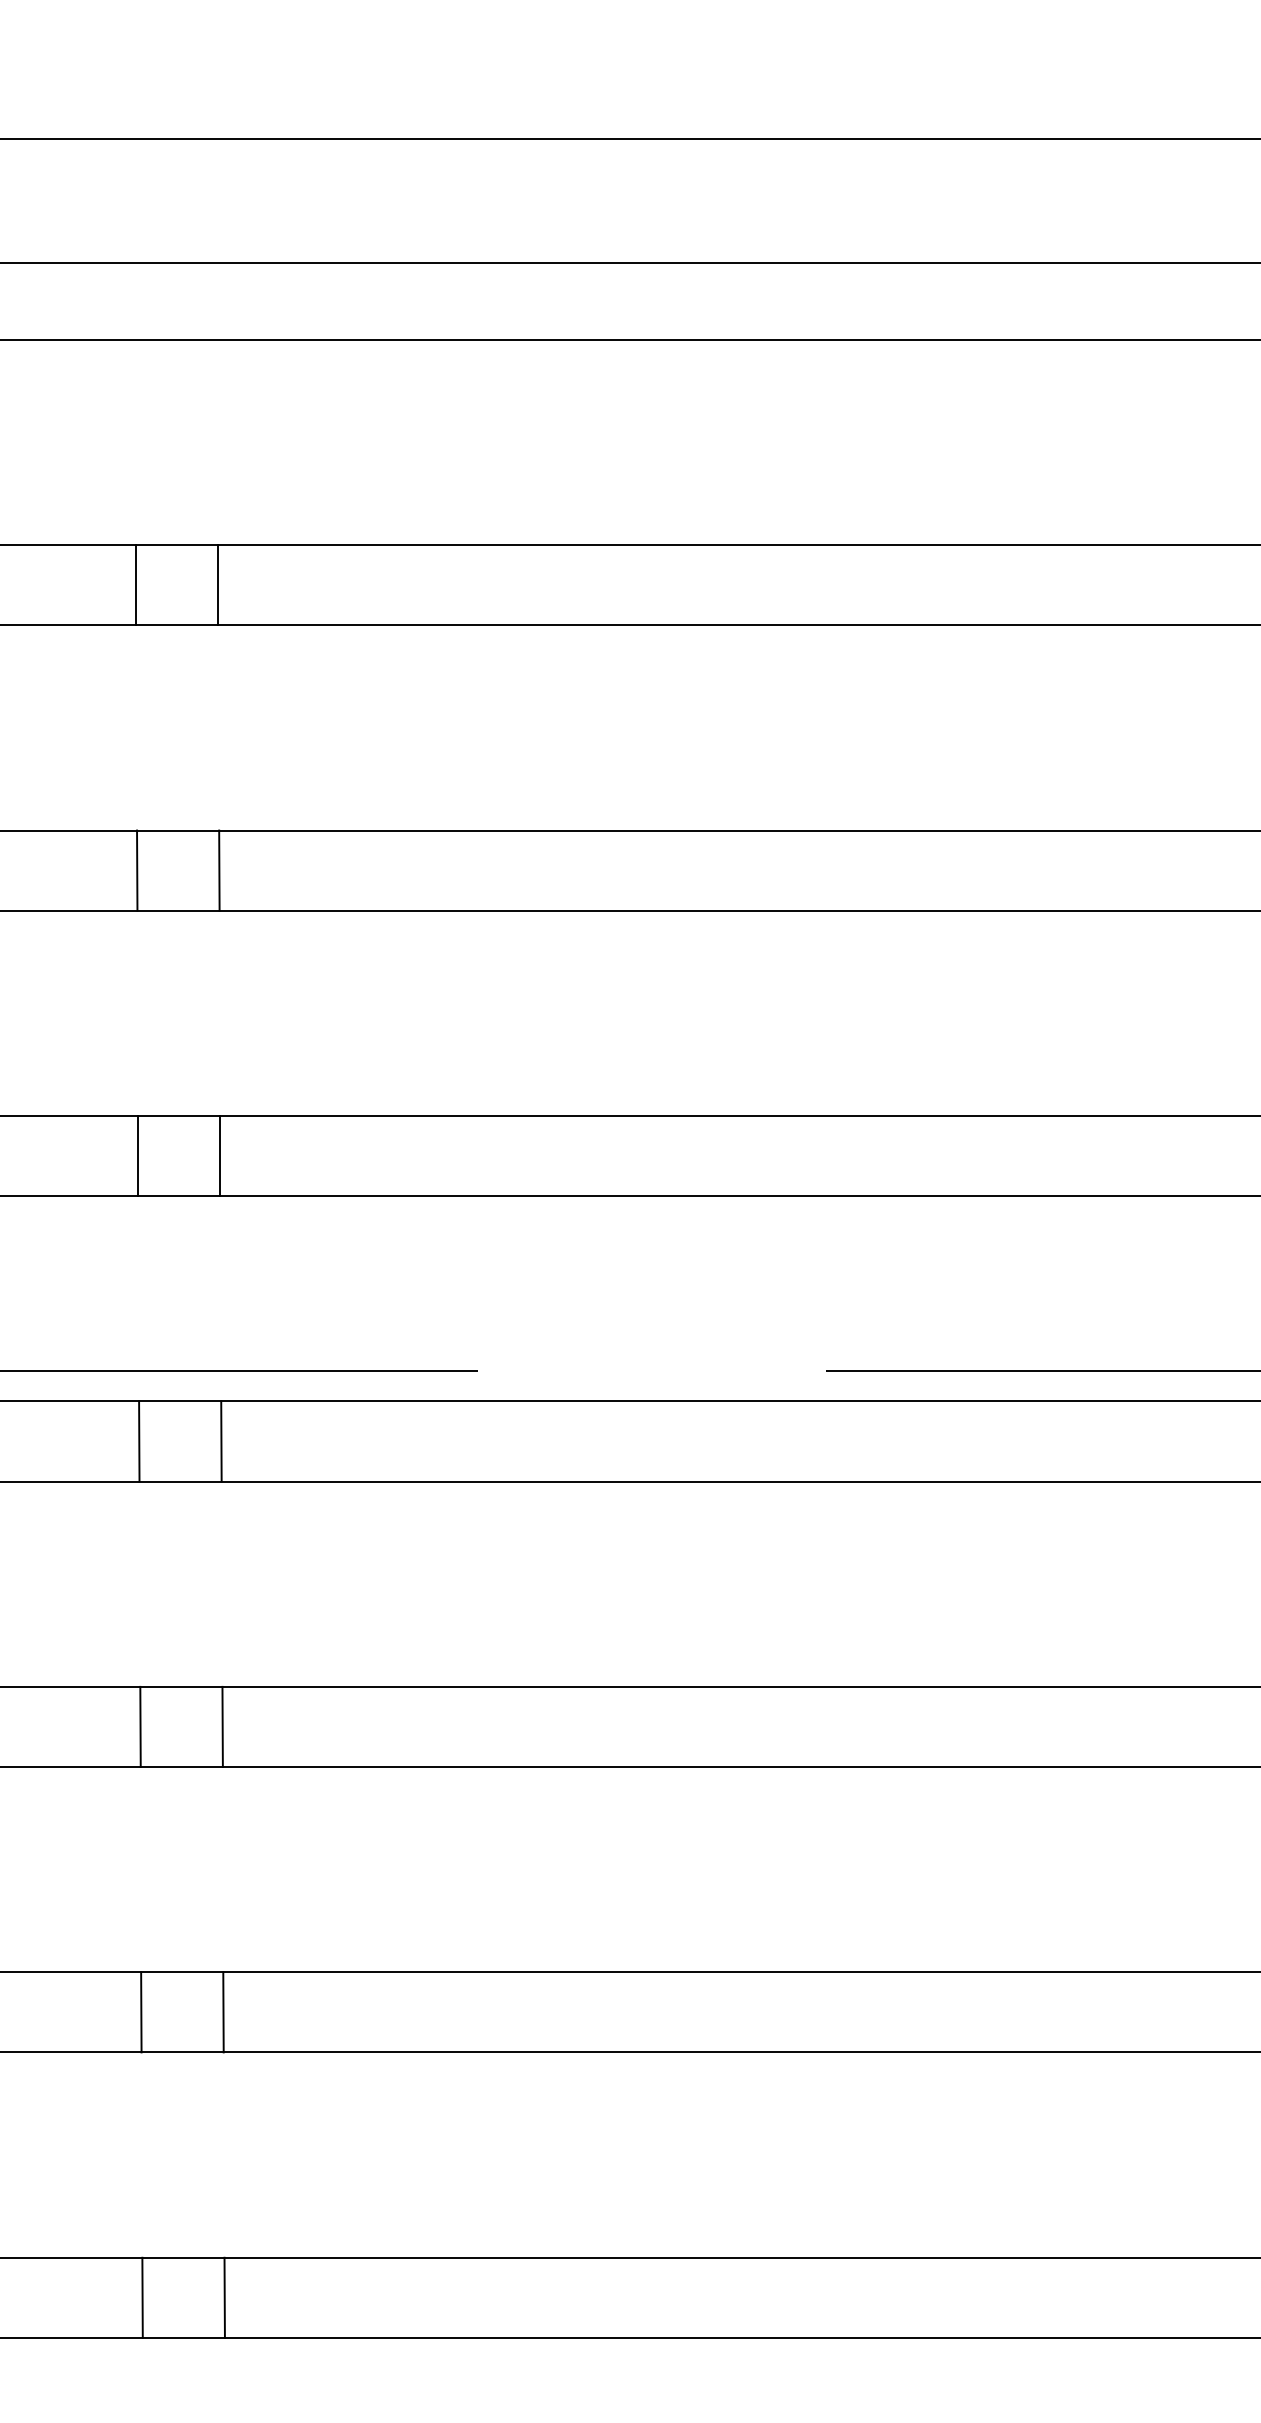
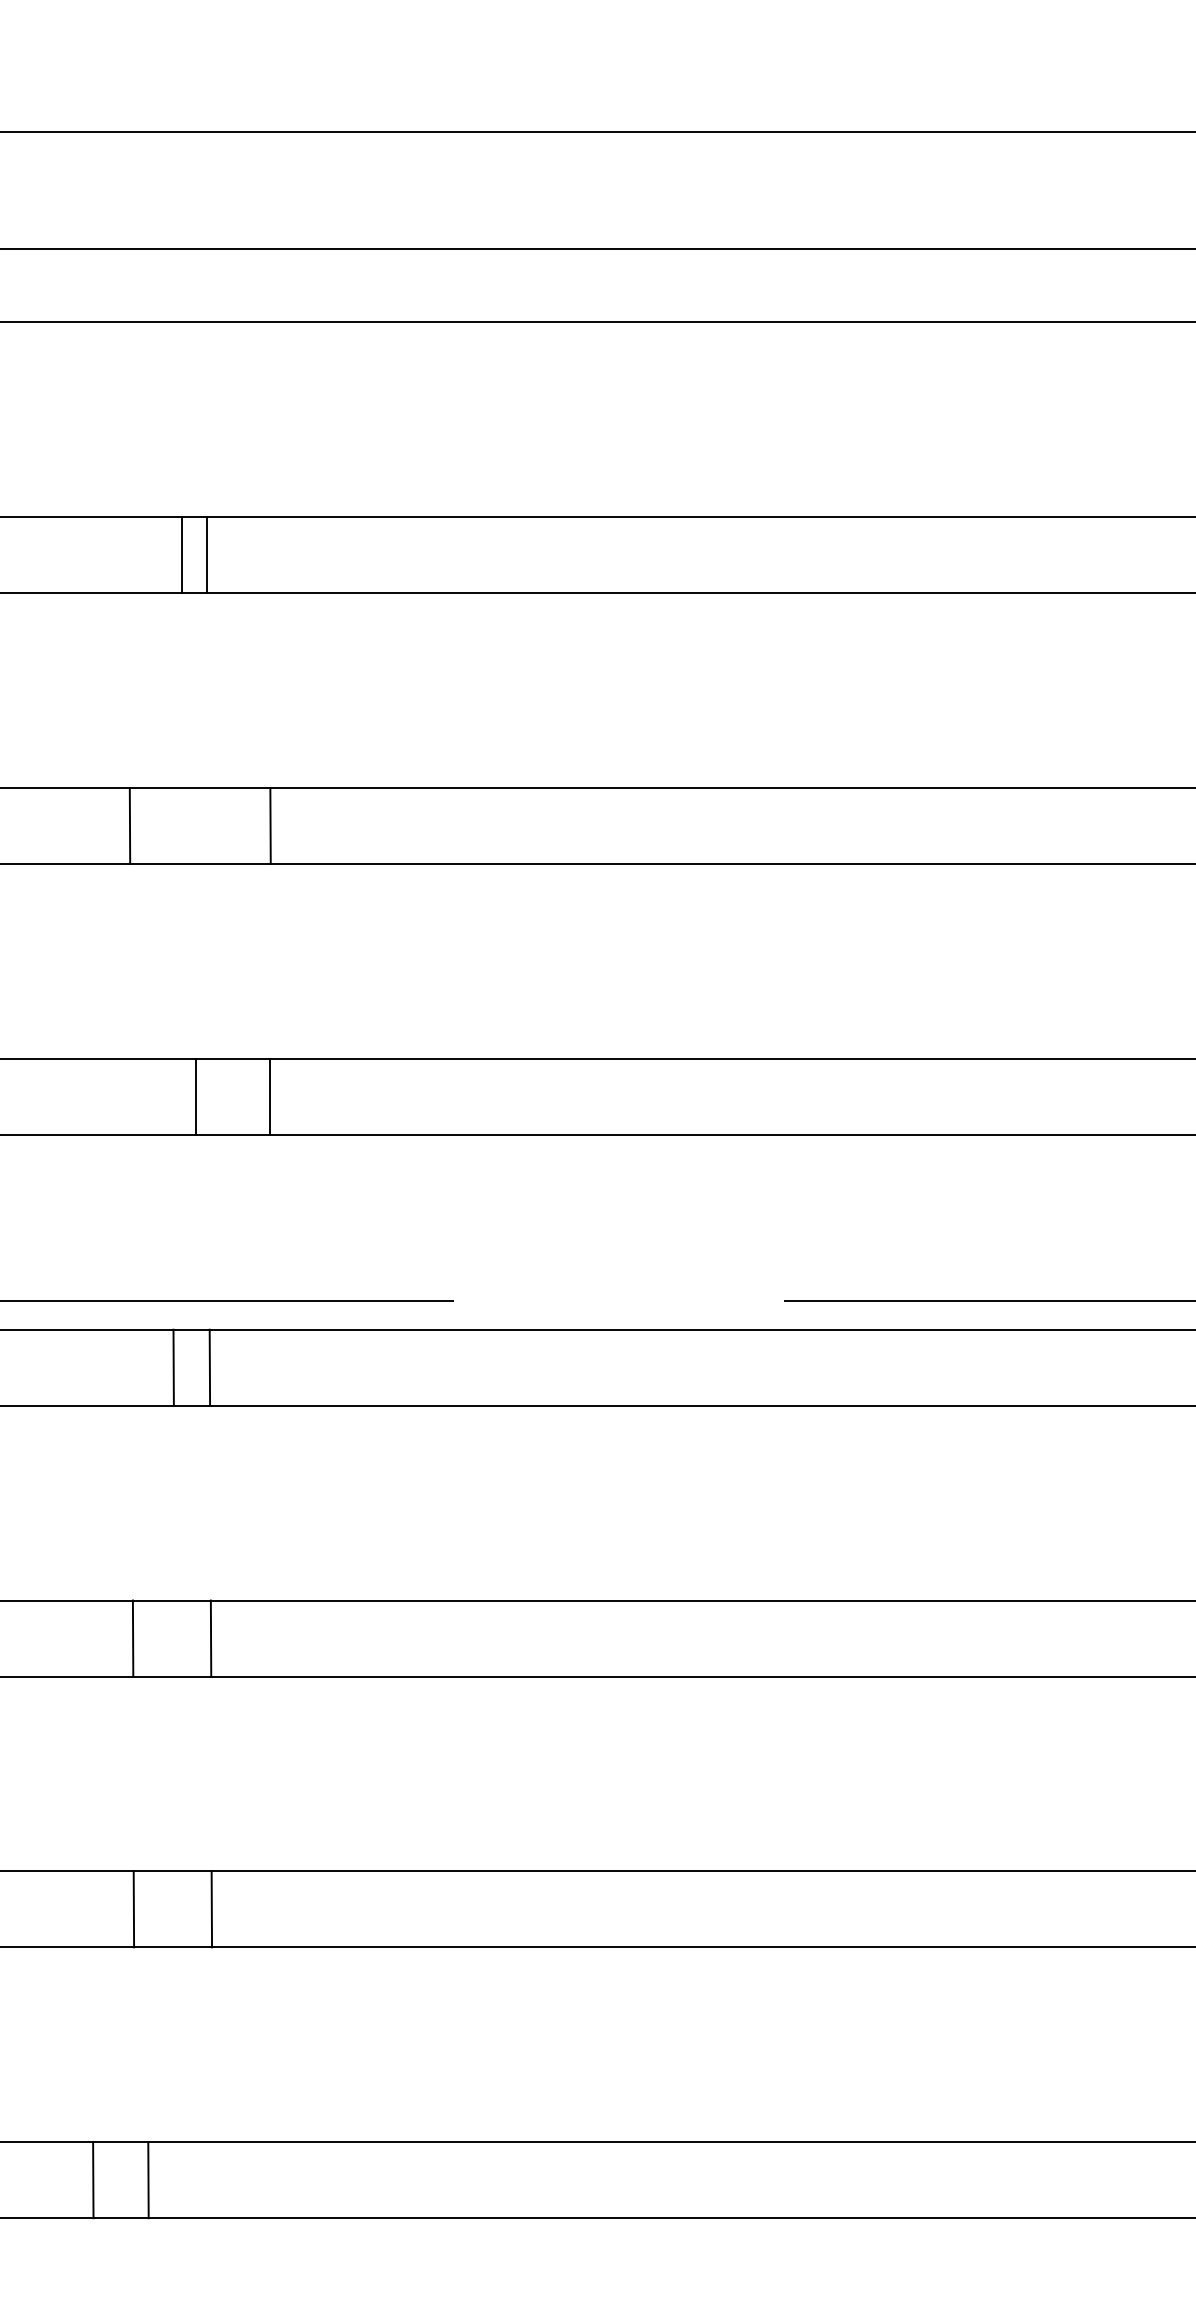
line: (136, 585) -> (182, 555), moved
line: (219, 870) -> (270, 825), moved
line: (138, 1155) -> (196, 1096), moved
line: (220, 1155) -> (269, 1096), moved
line: (139, 1441) -> (173, 1367), moved
line: (142, 2297) -> (93, 2179), moved
line: (224, 2297) -> (148, 2179), moved

